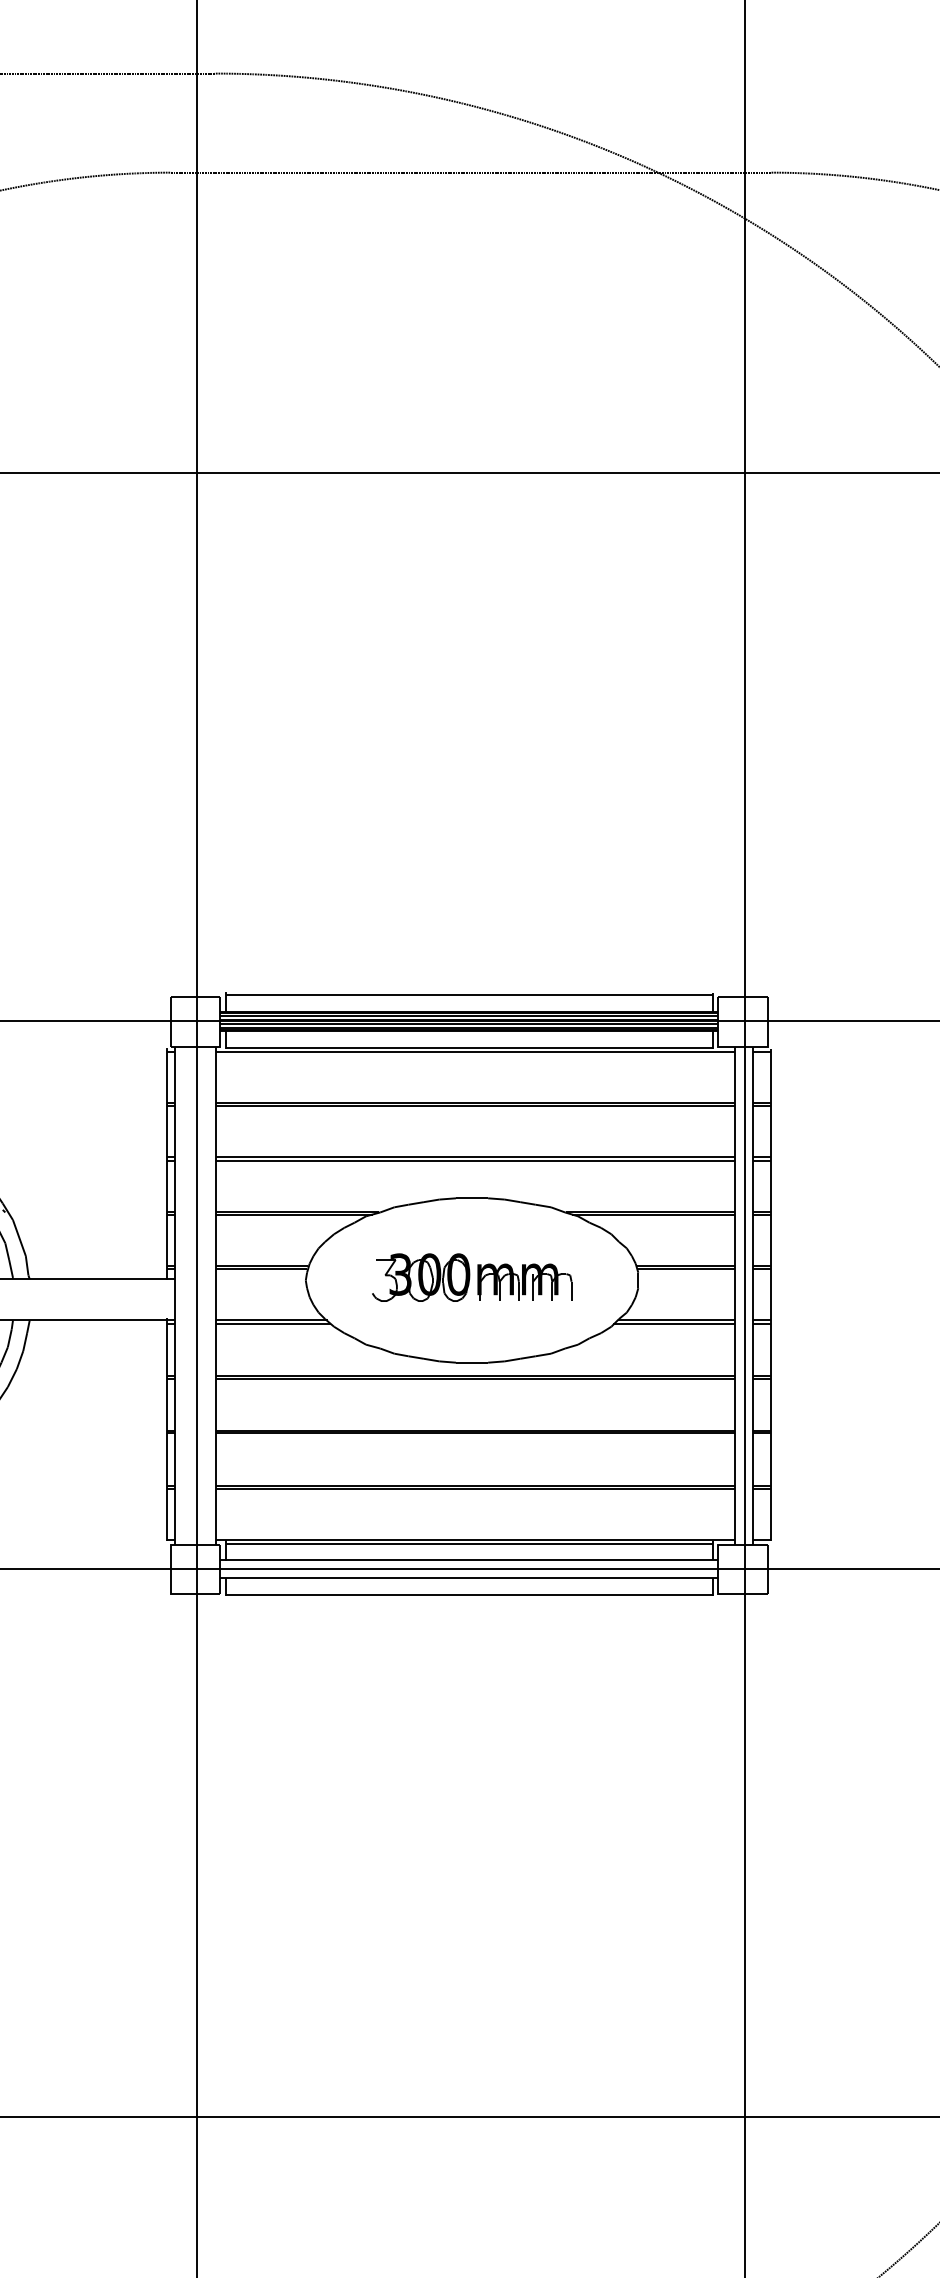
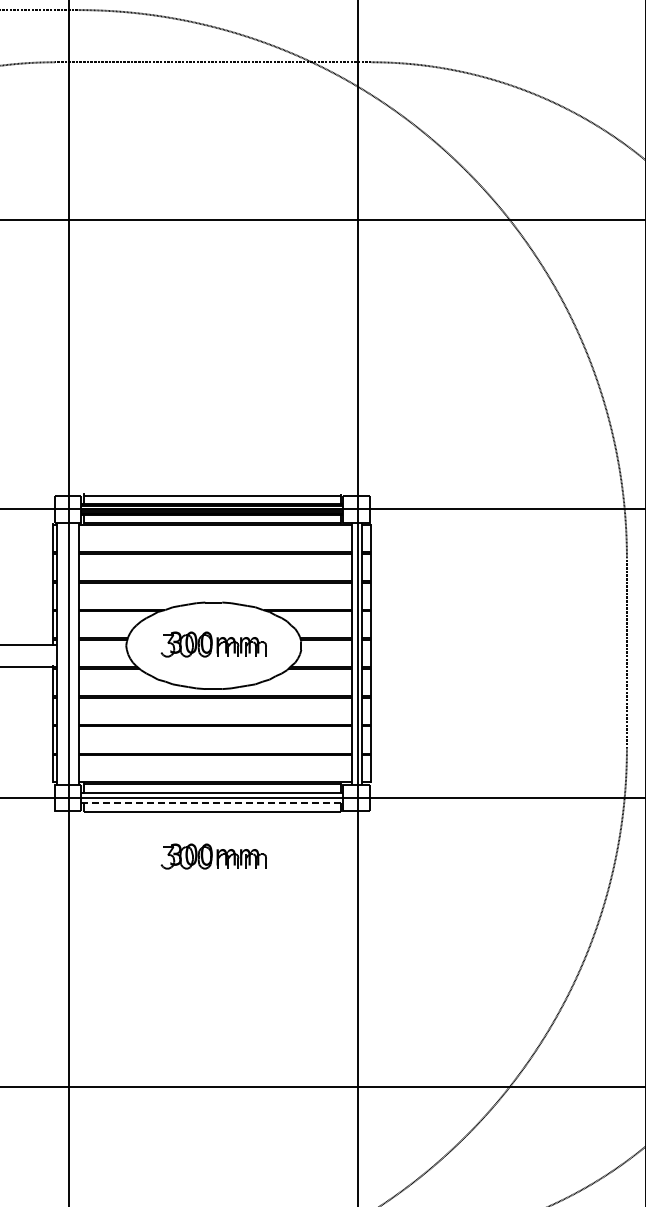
line: (469, 1577) -> (212, 802), solid -> dashed
part: (471, 1680) -> (213, 856), added

